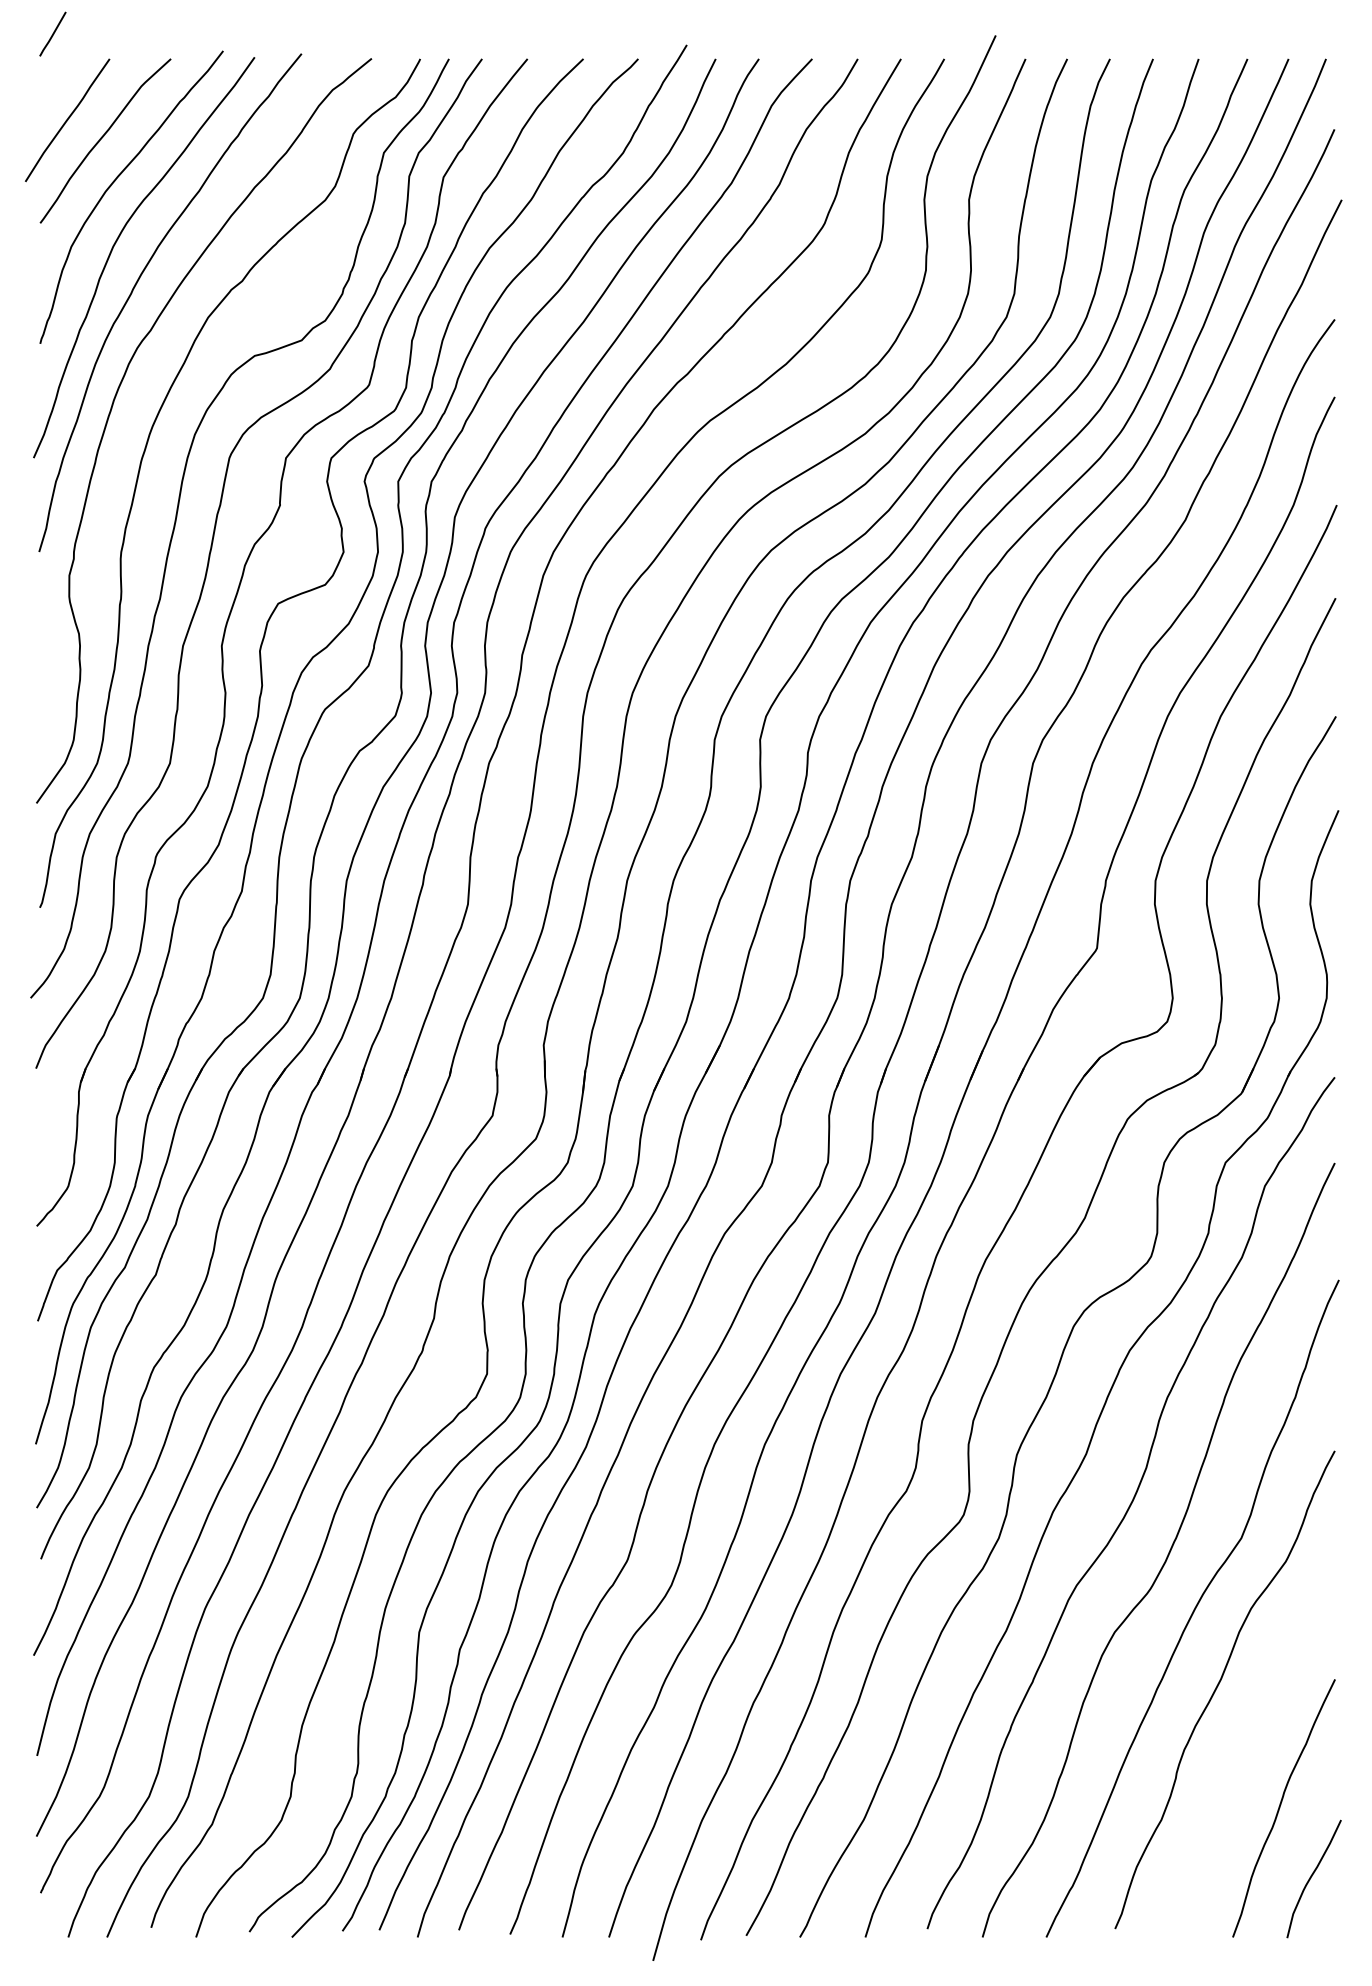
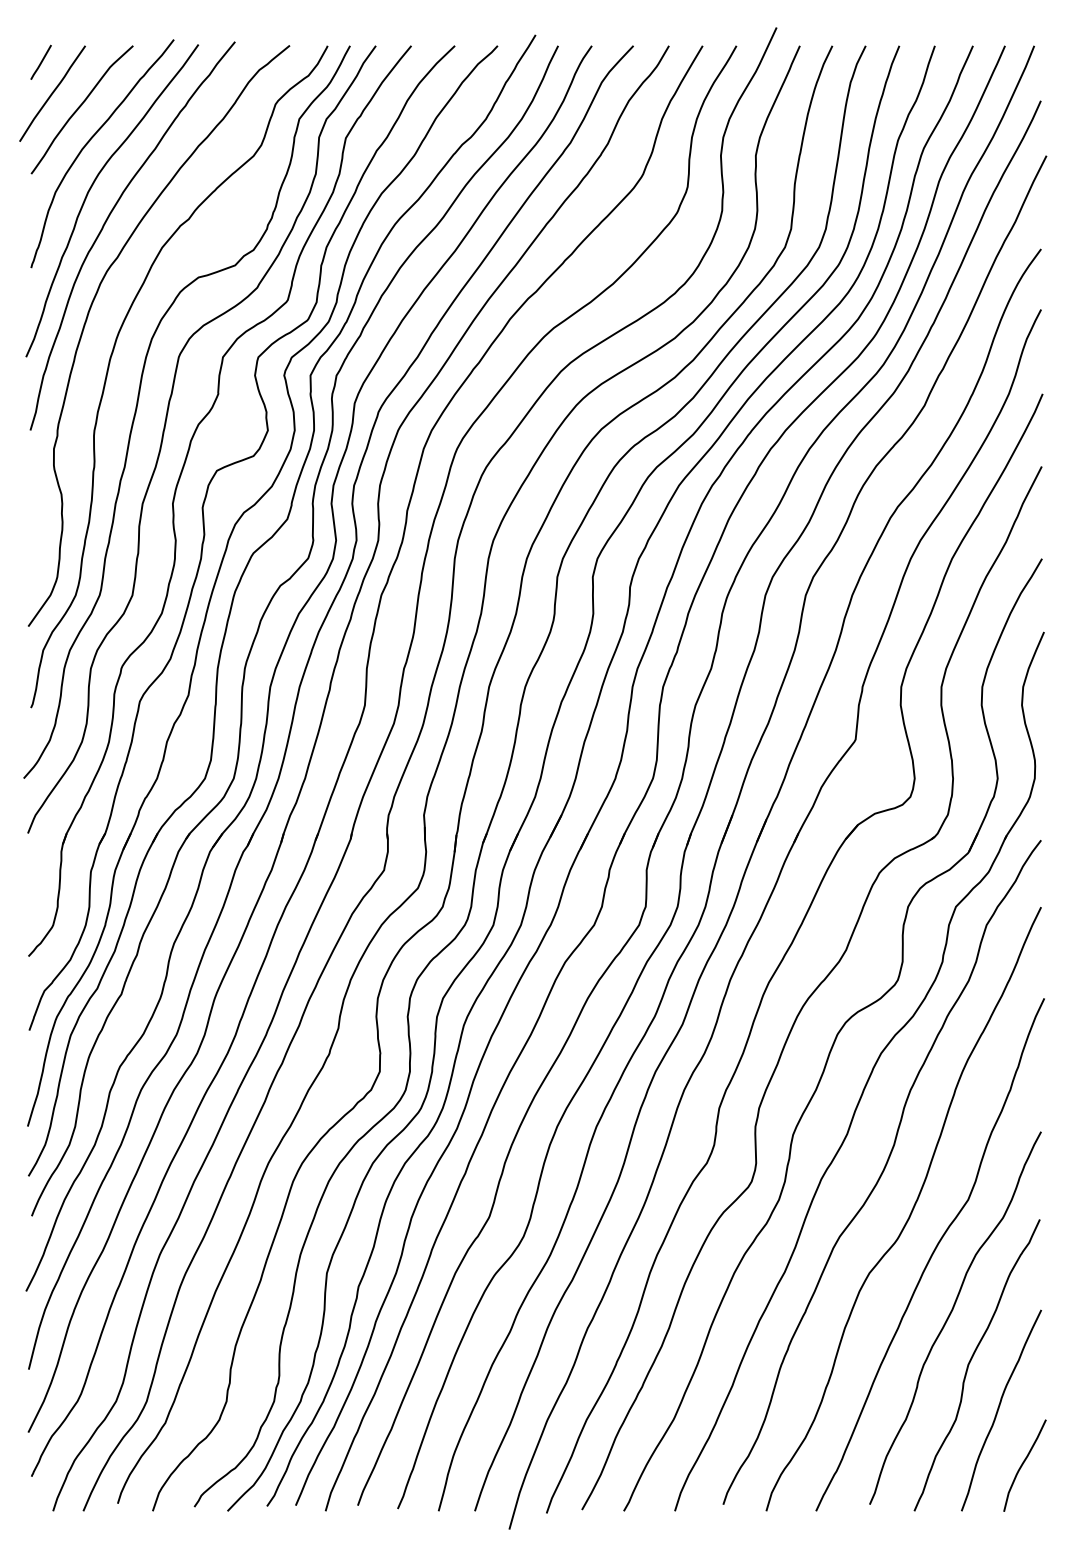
line: (52, 33) -> (40, 61), moved
curve: (1244, 1746) -> (970, 1362), added

